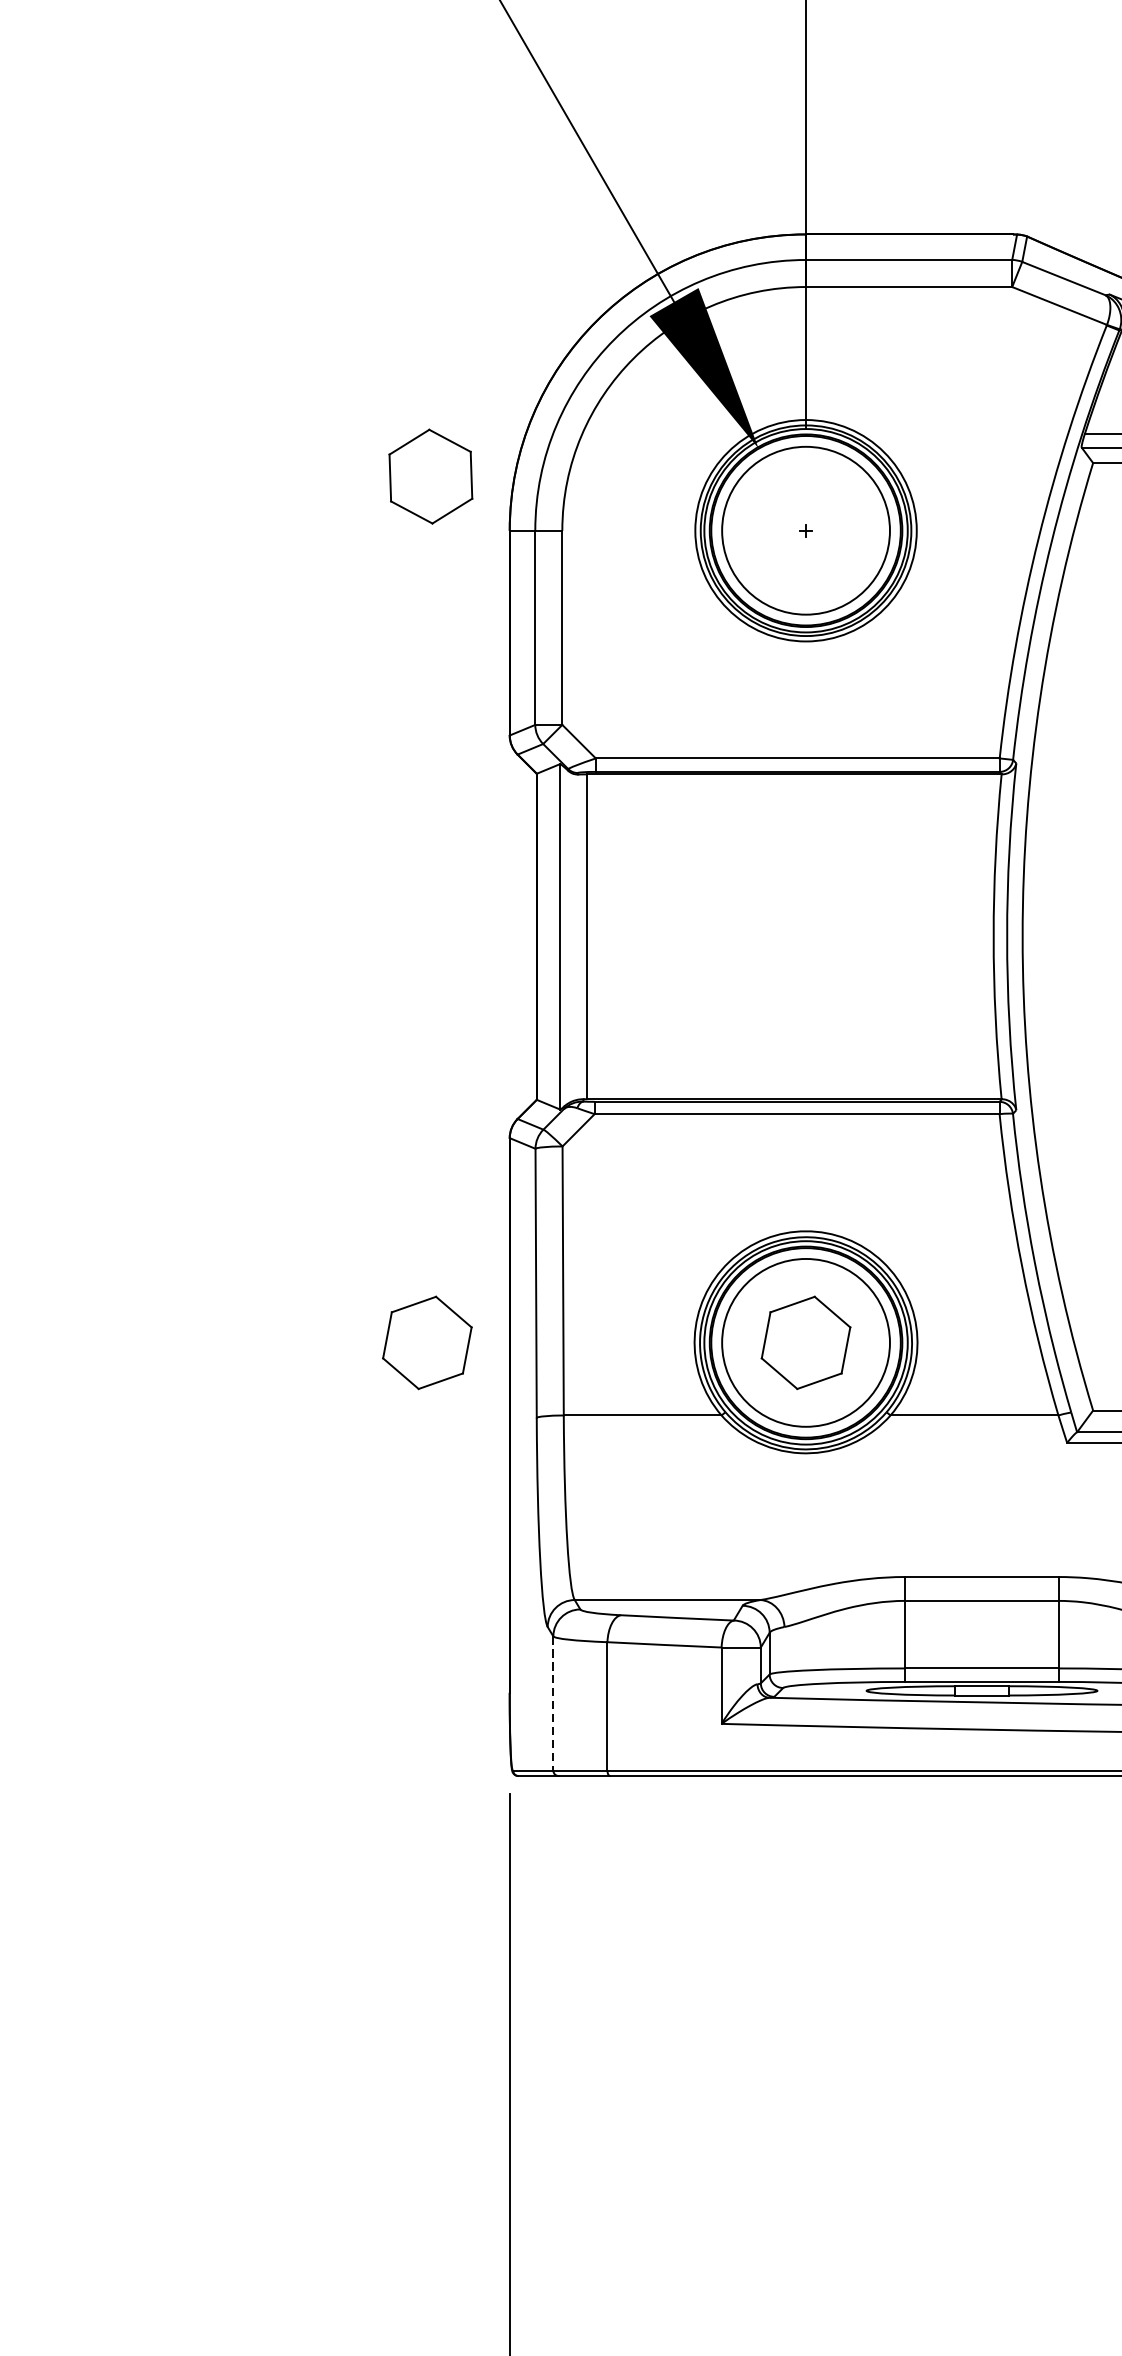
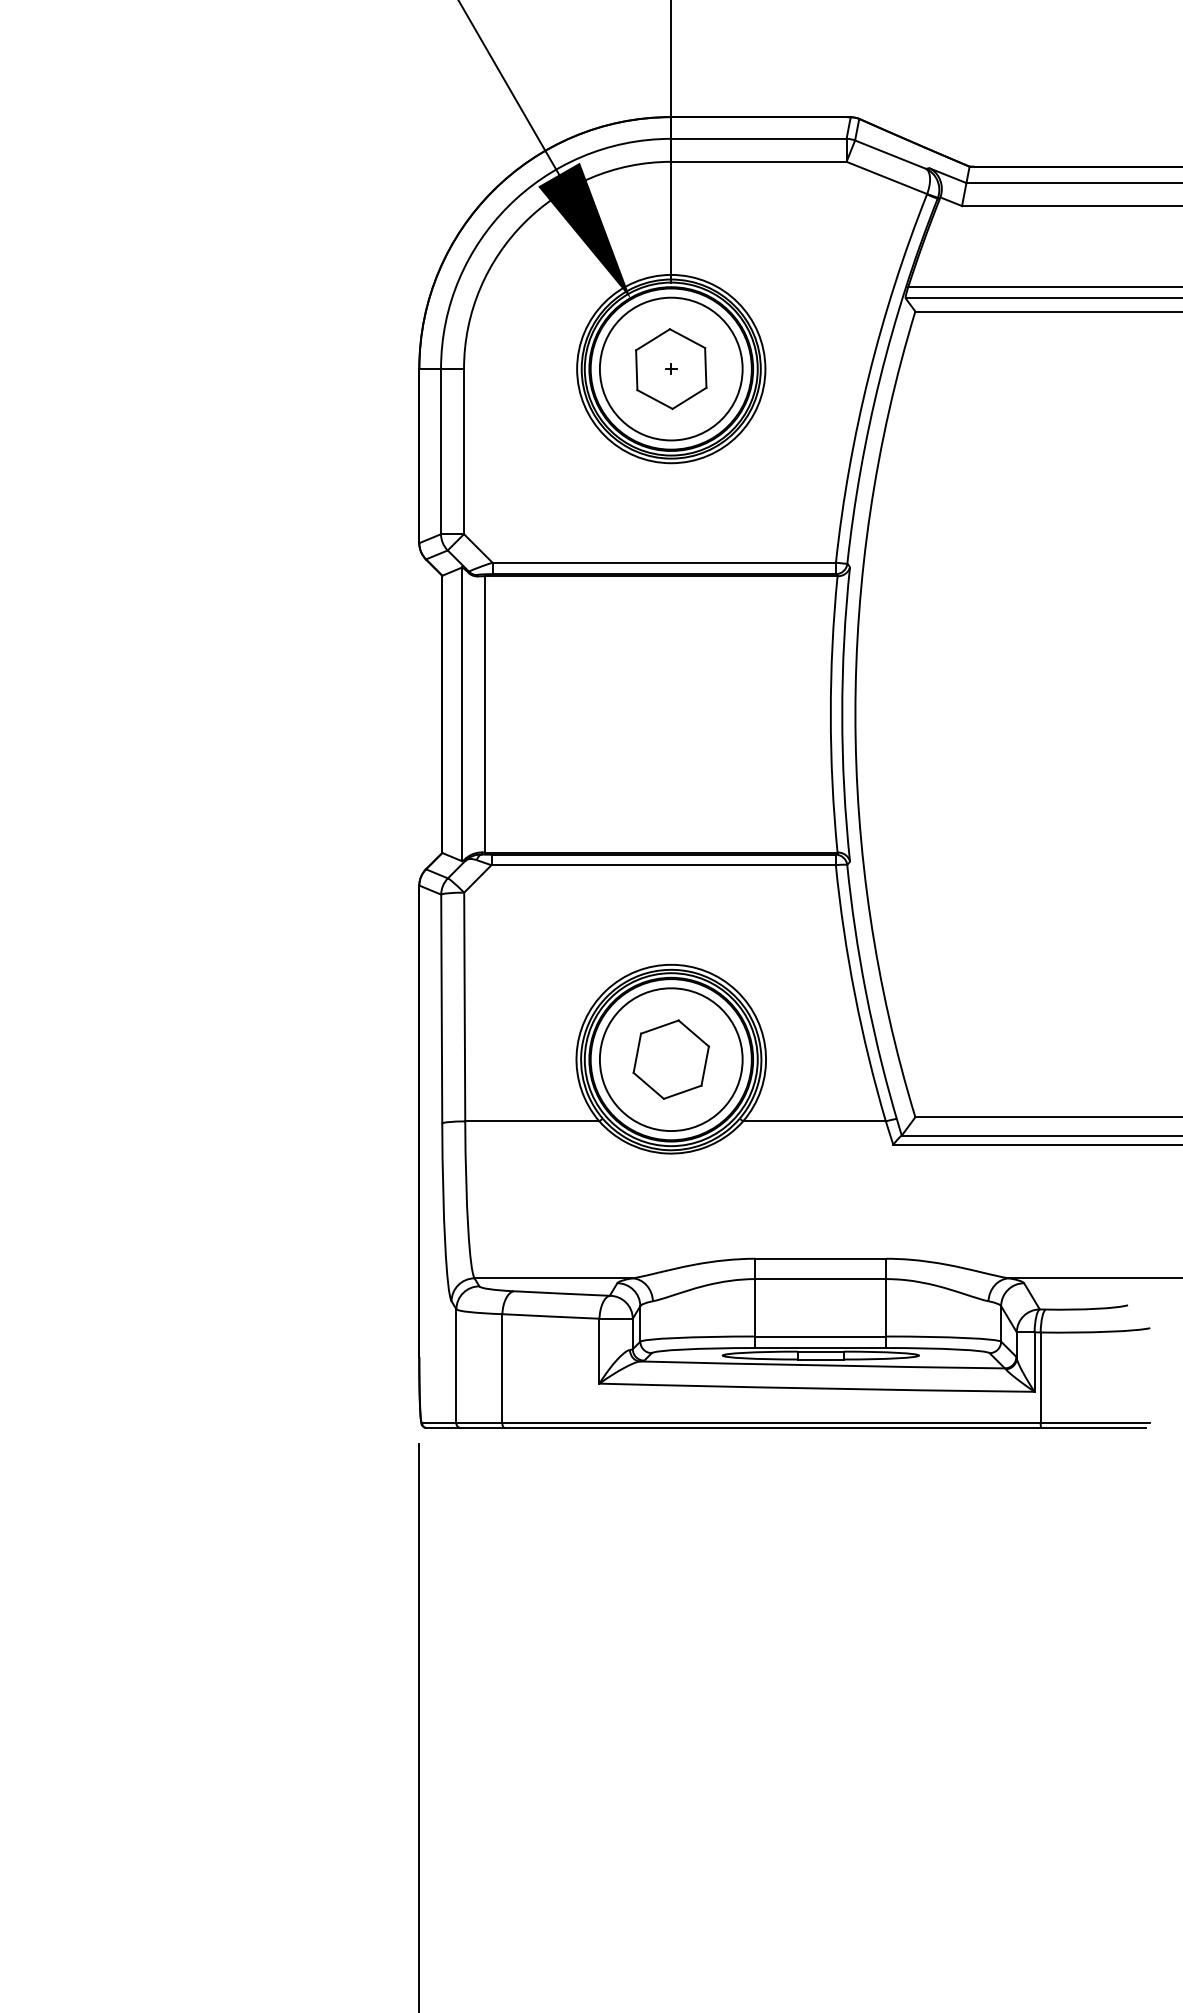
part: (431, 477) -> (671, 369), moved
part: (426, 1342) -> (348, 1059), removed
line: (553, 1703) -> (456, 1366), dashed -> solid

